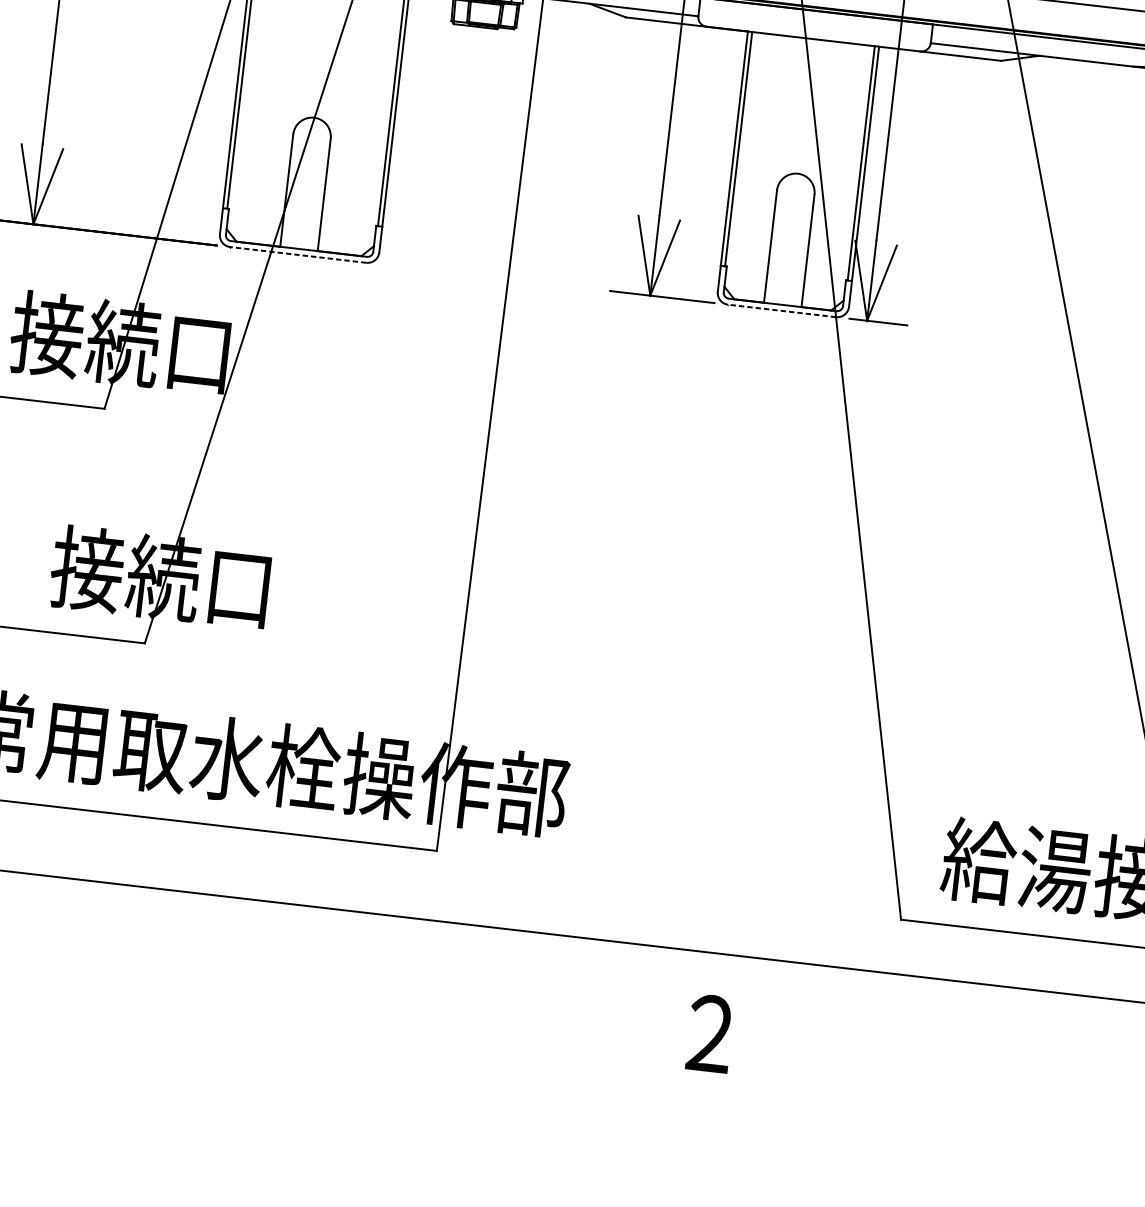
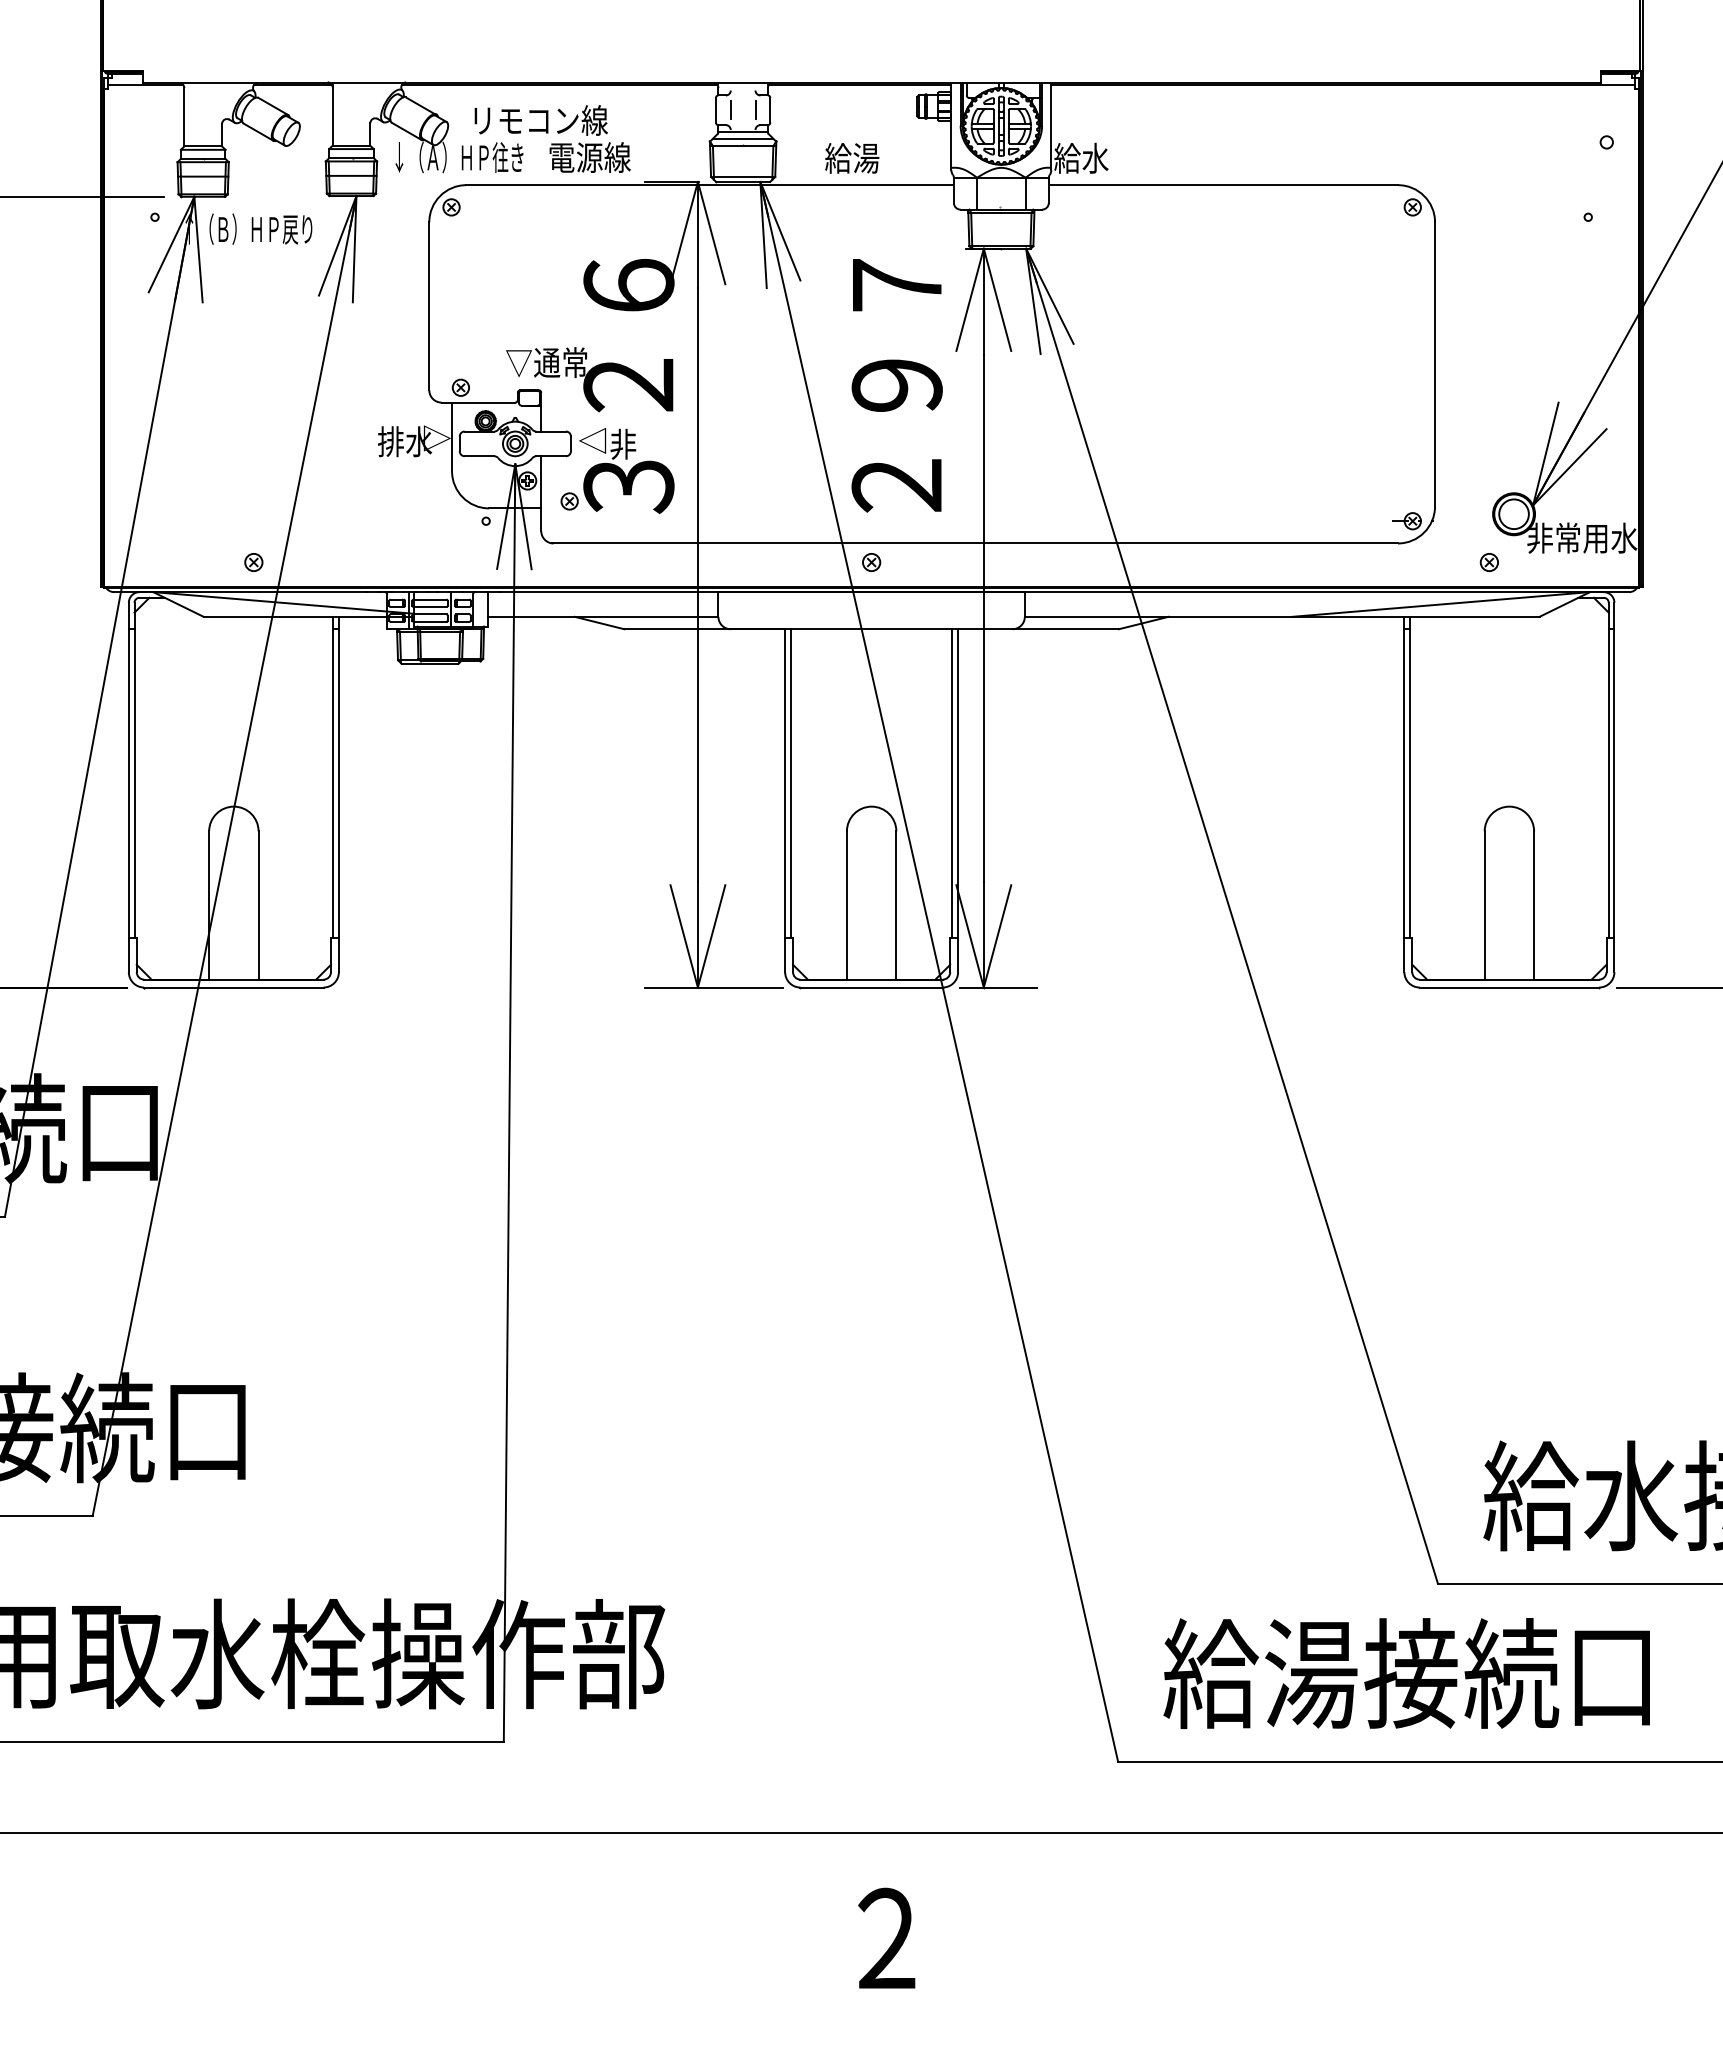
line: (298, 254) -> (233, 987), dashed -> solid
line: (781, 310) -> (871, 987), dashed -> solid

